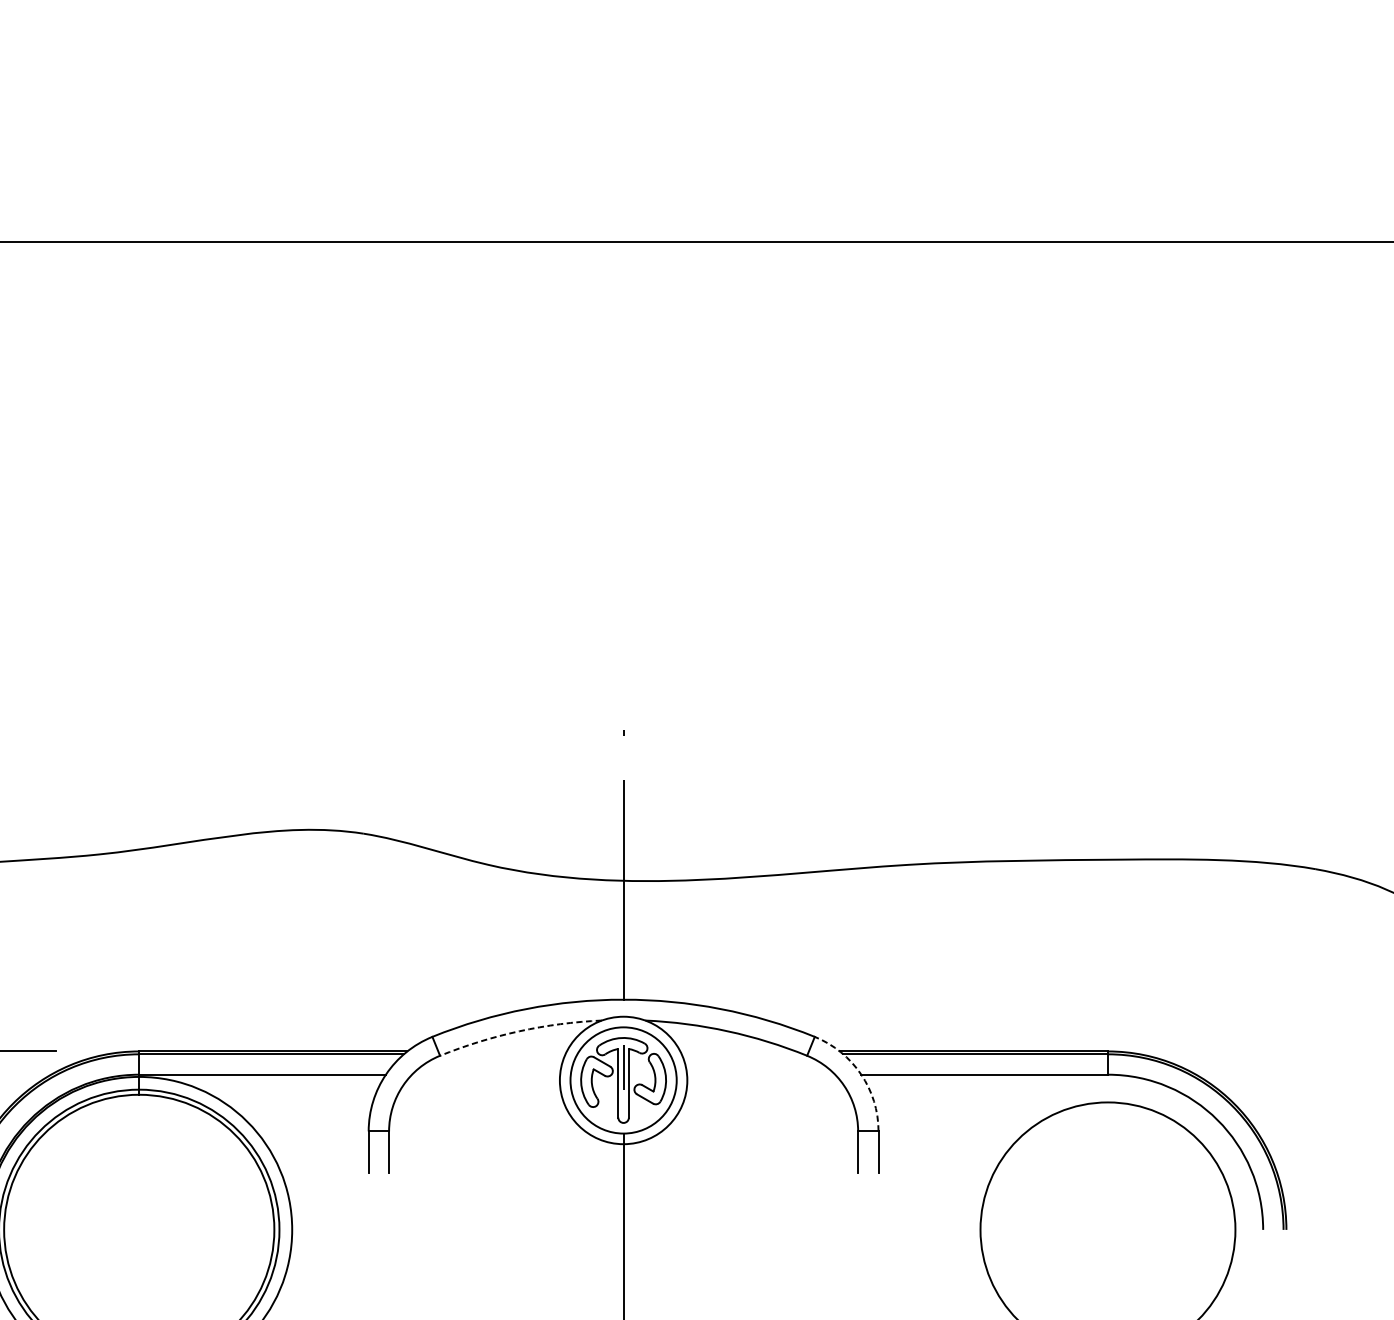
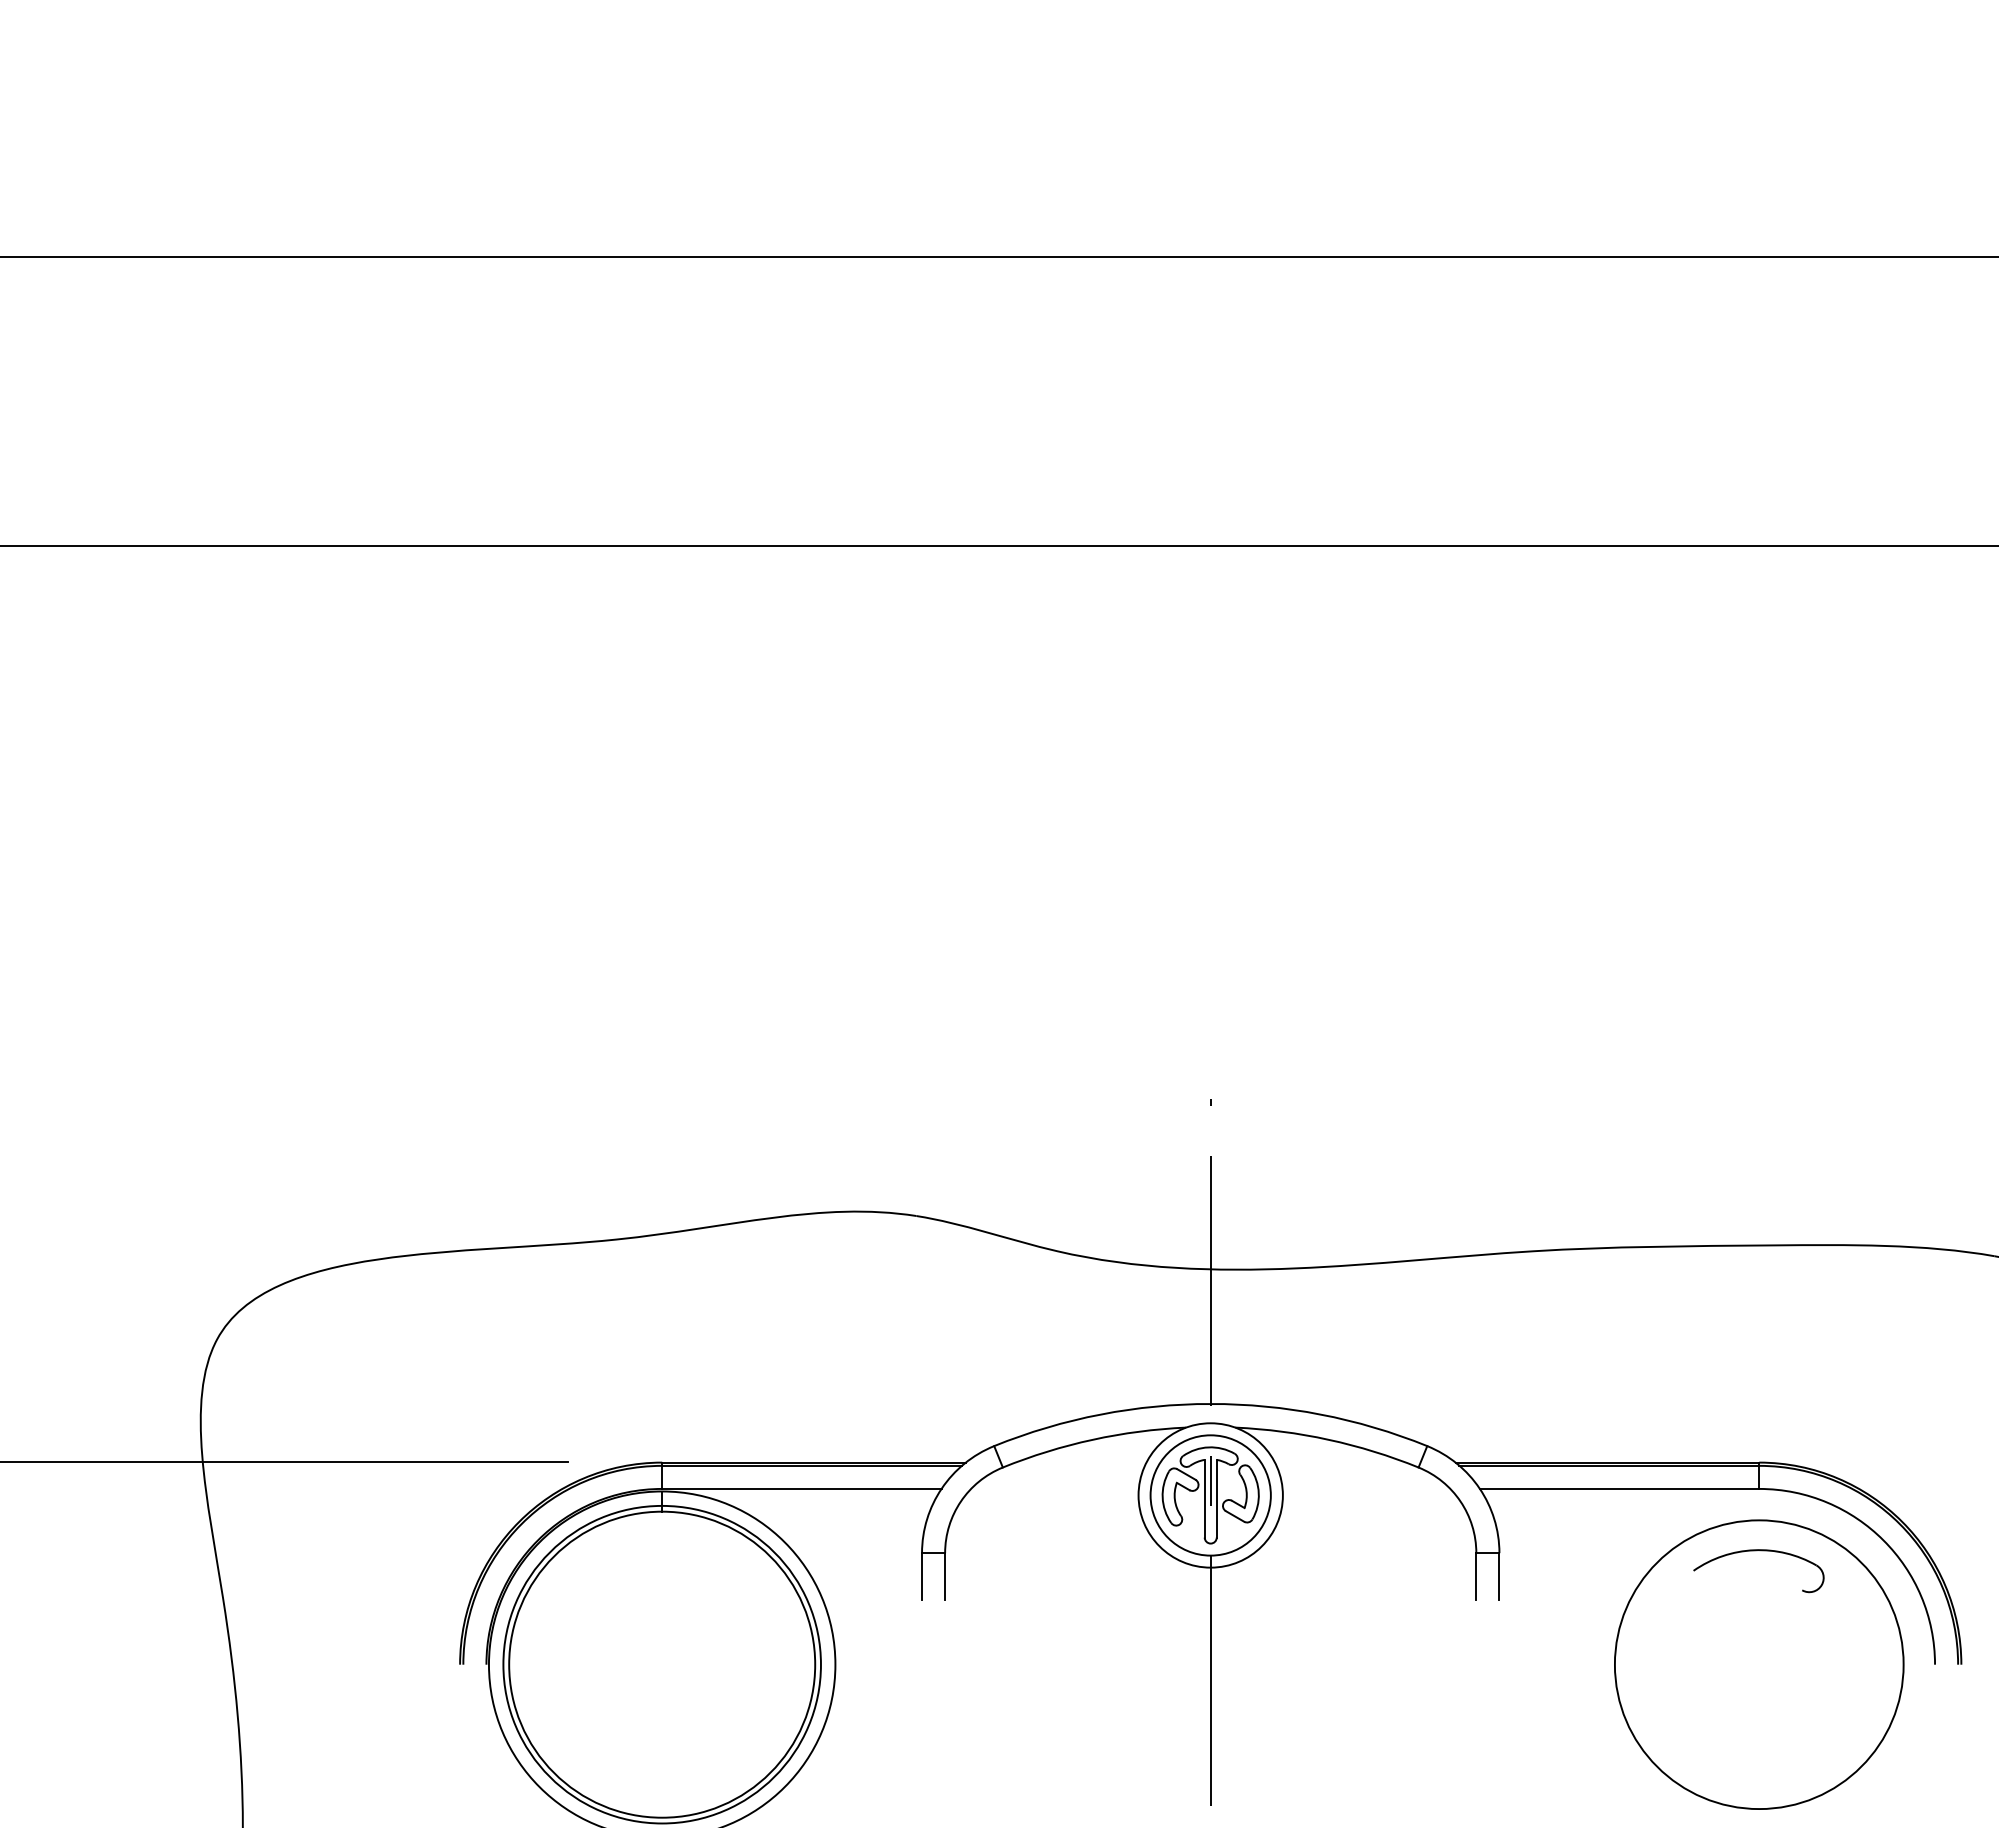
arc: (519, 1031) -> (1092, 1439), dashed -> solid
arc: (860, 1074) -> (1479, 1488), dashed -> solid
part: (1106, 1129) -> (1757, 1551), added

